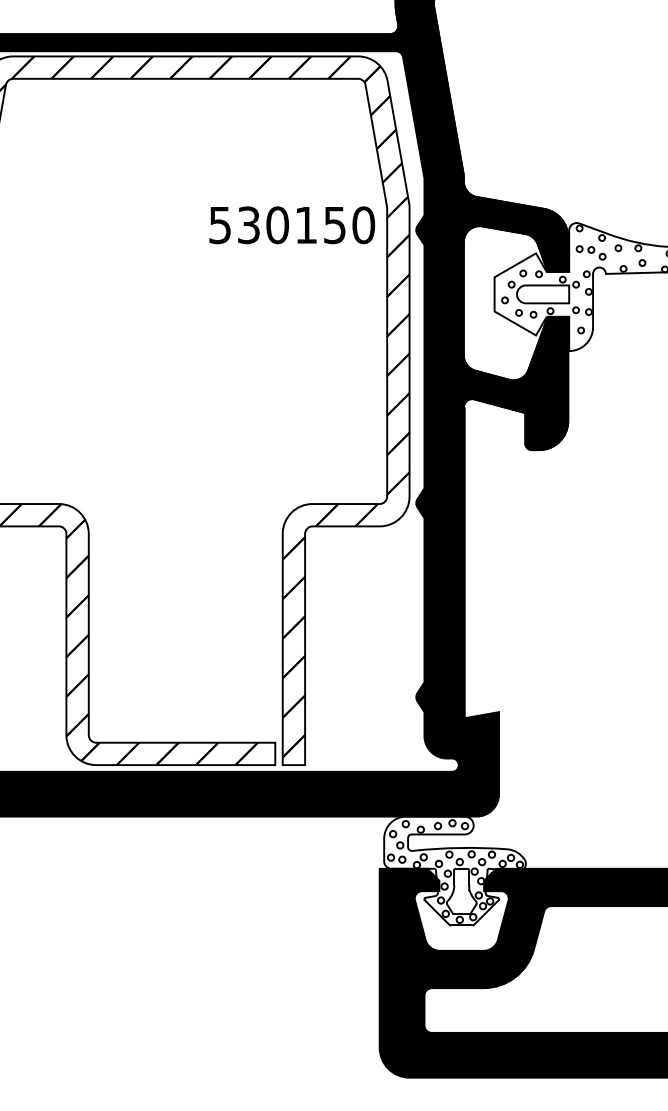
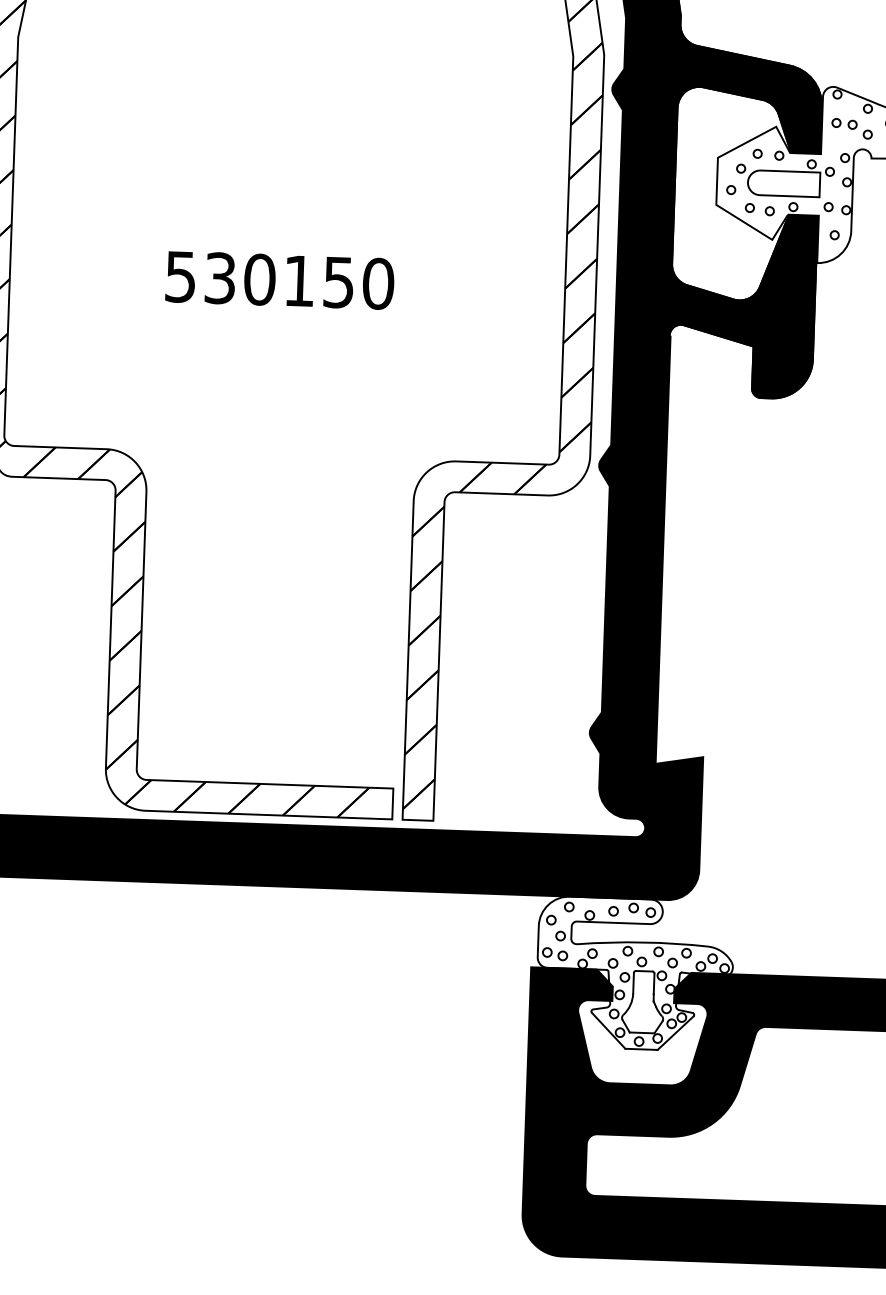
text: (292, 225) -> (280, 280), moved

